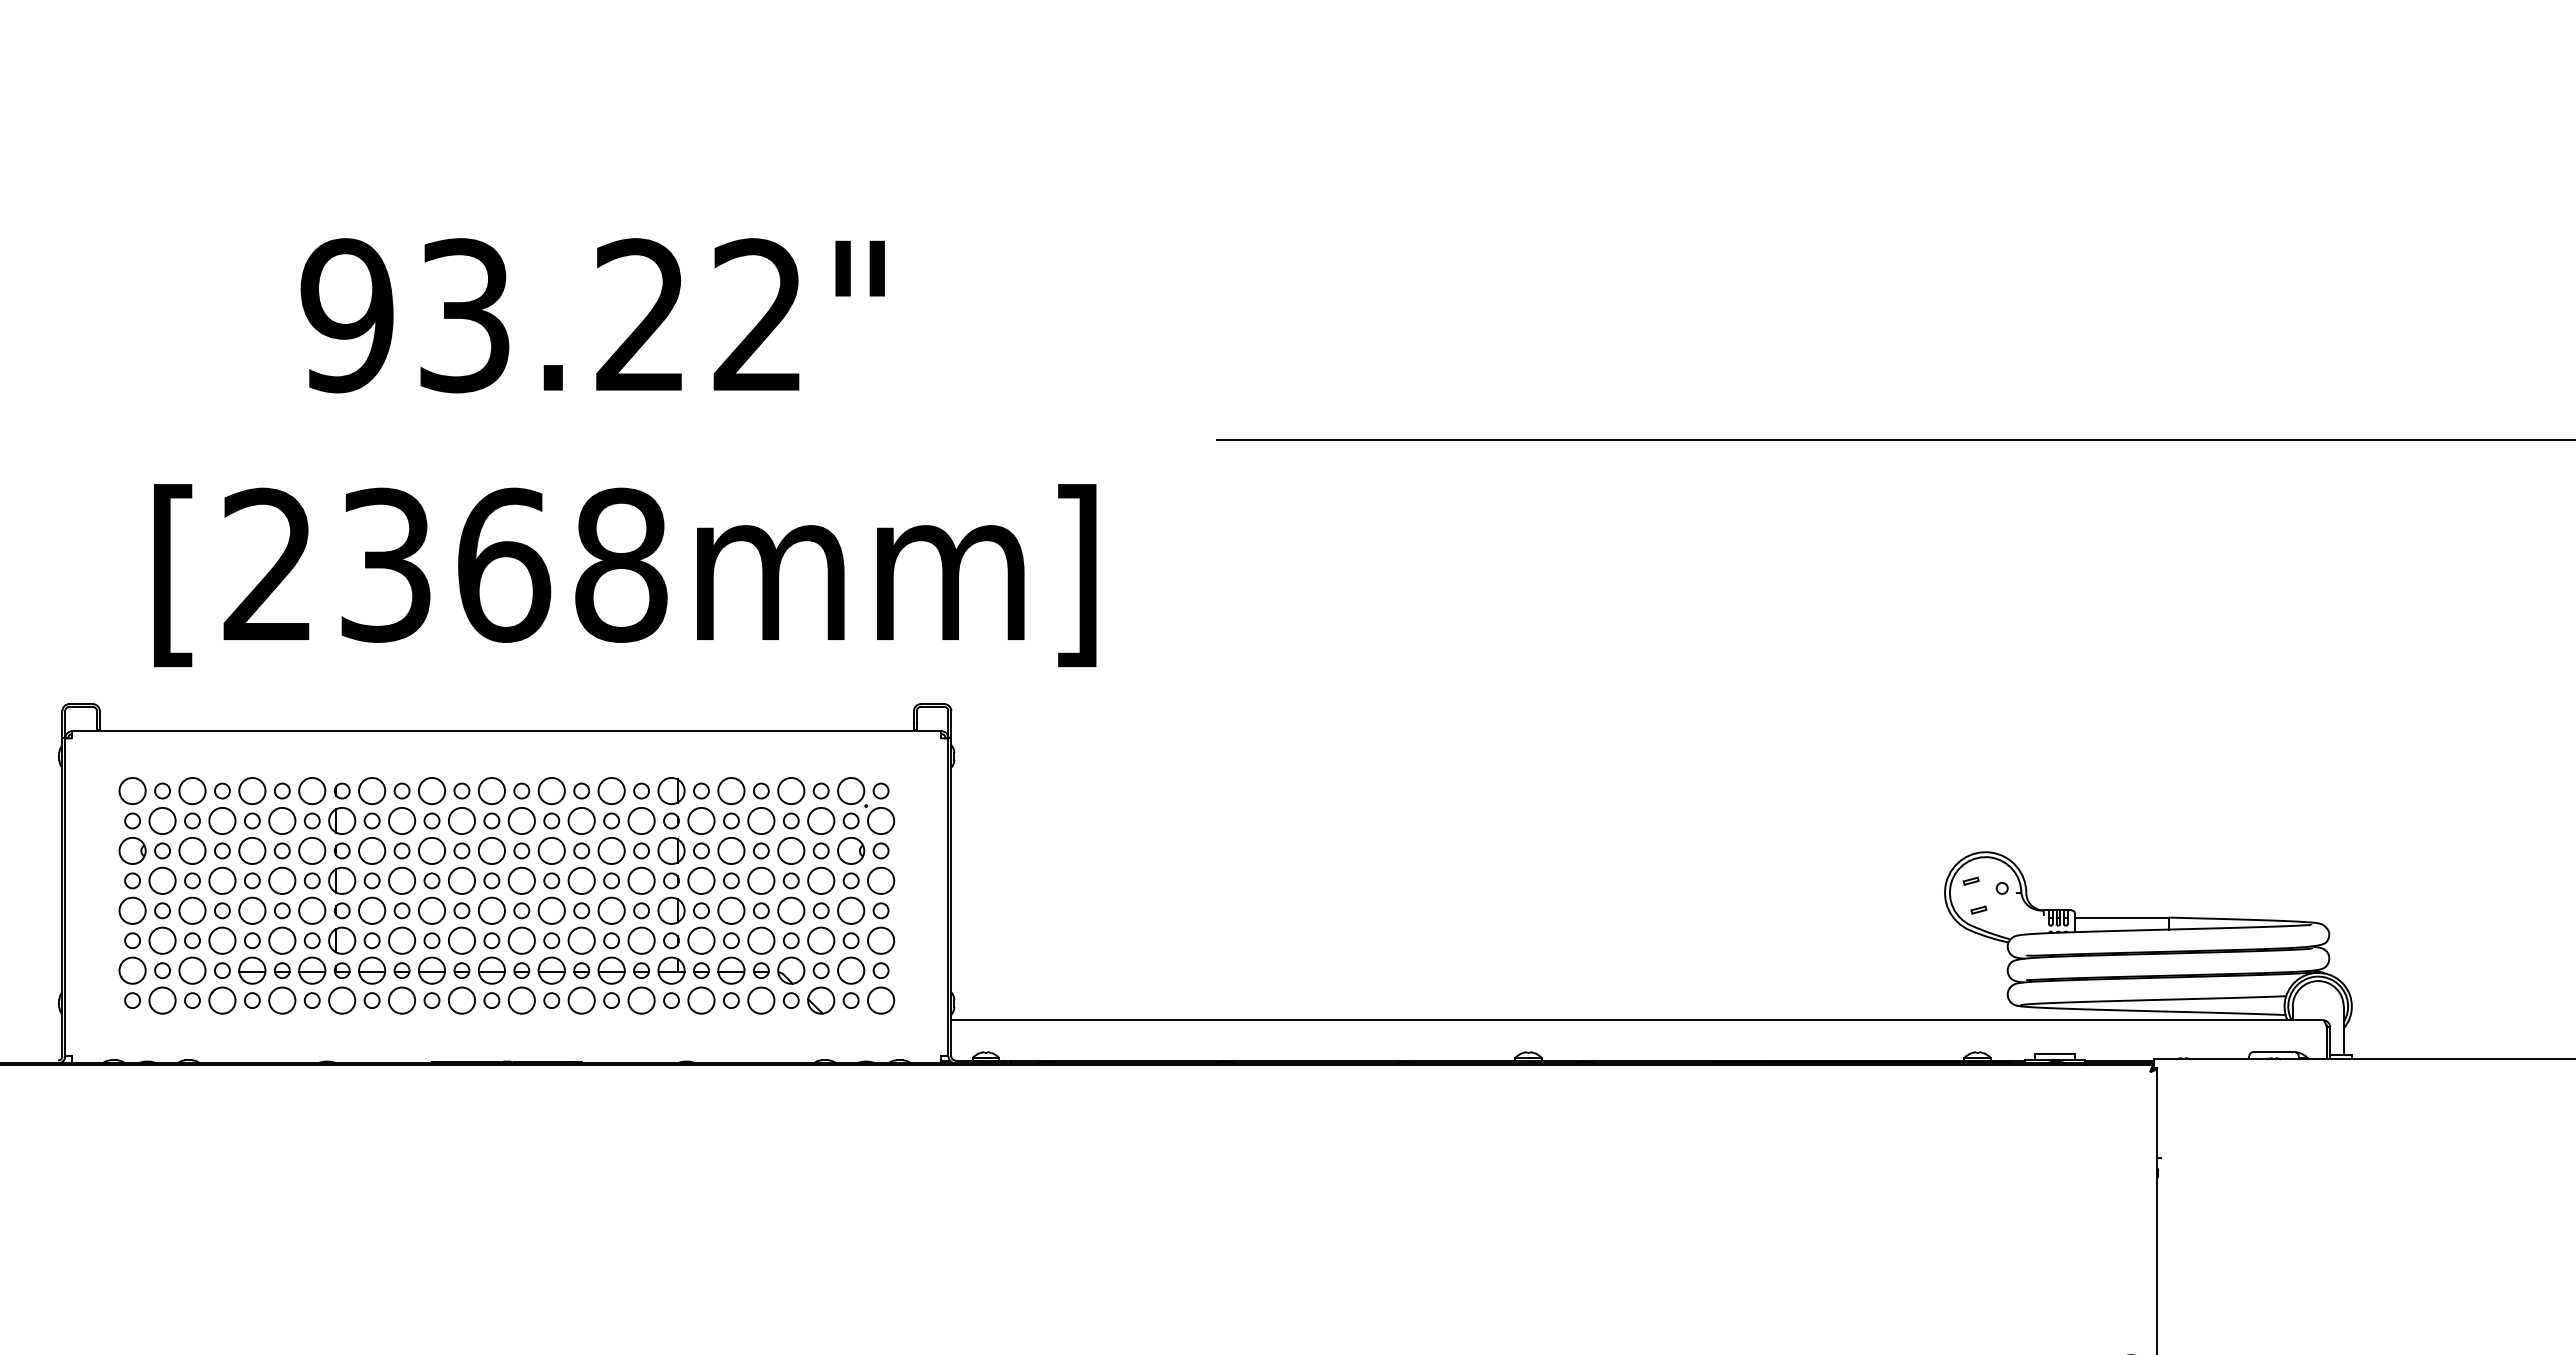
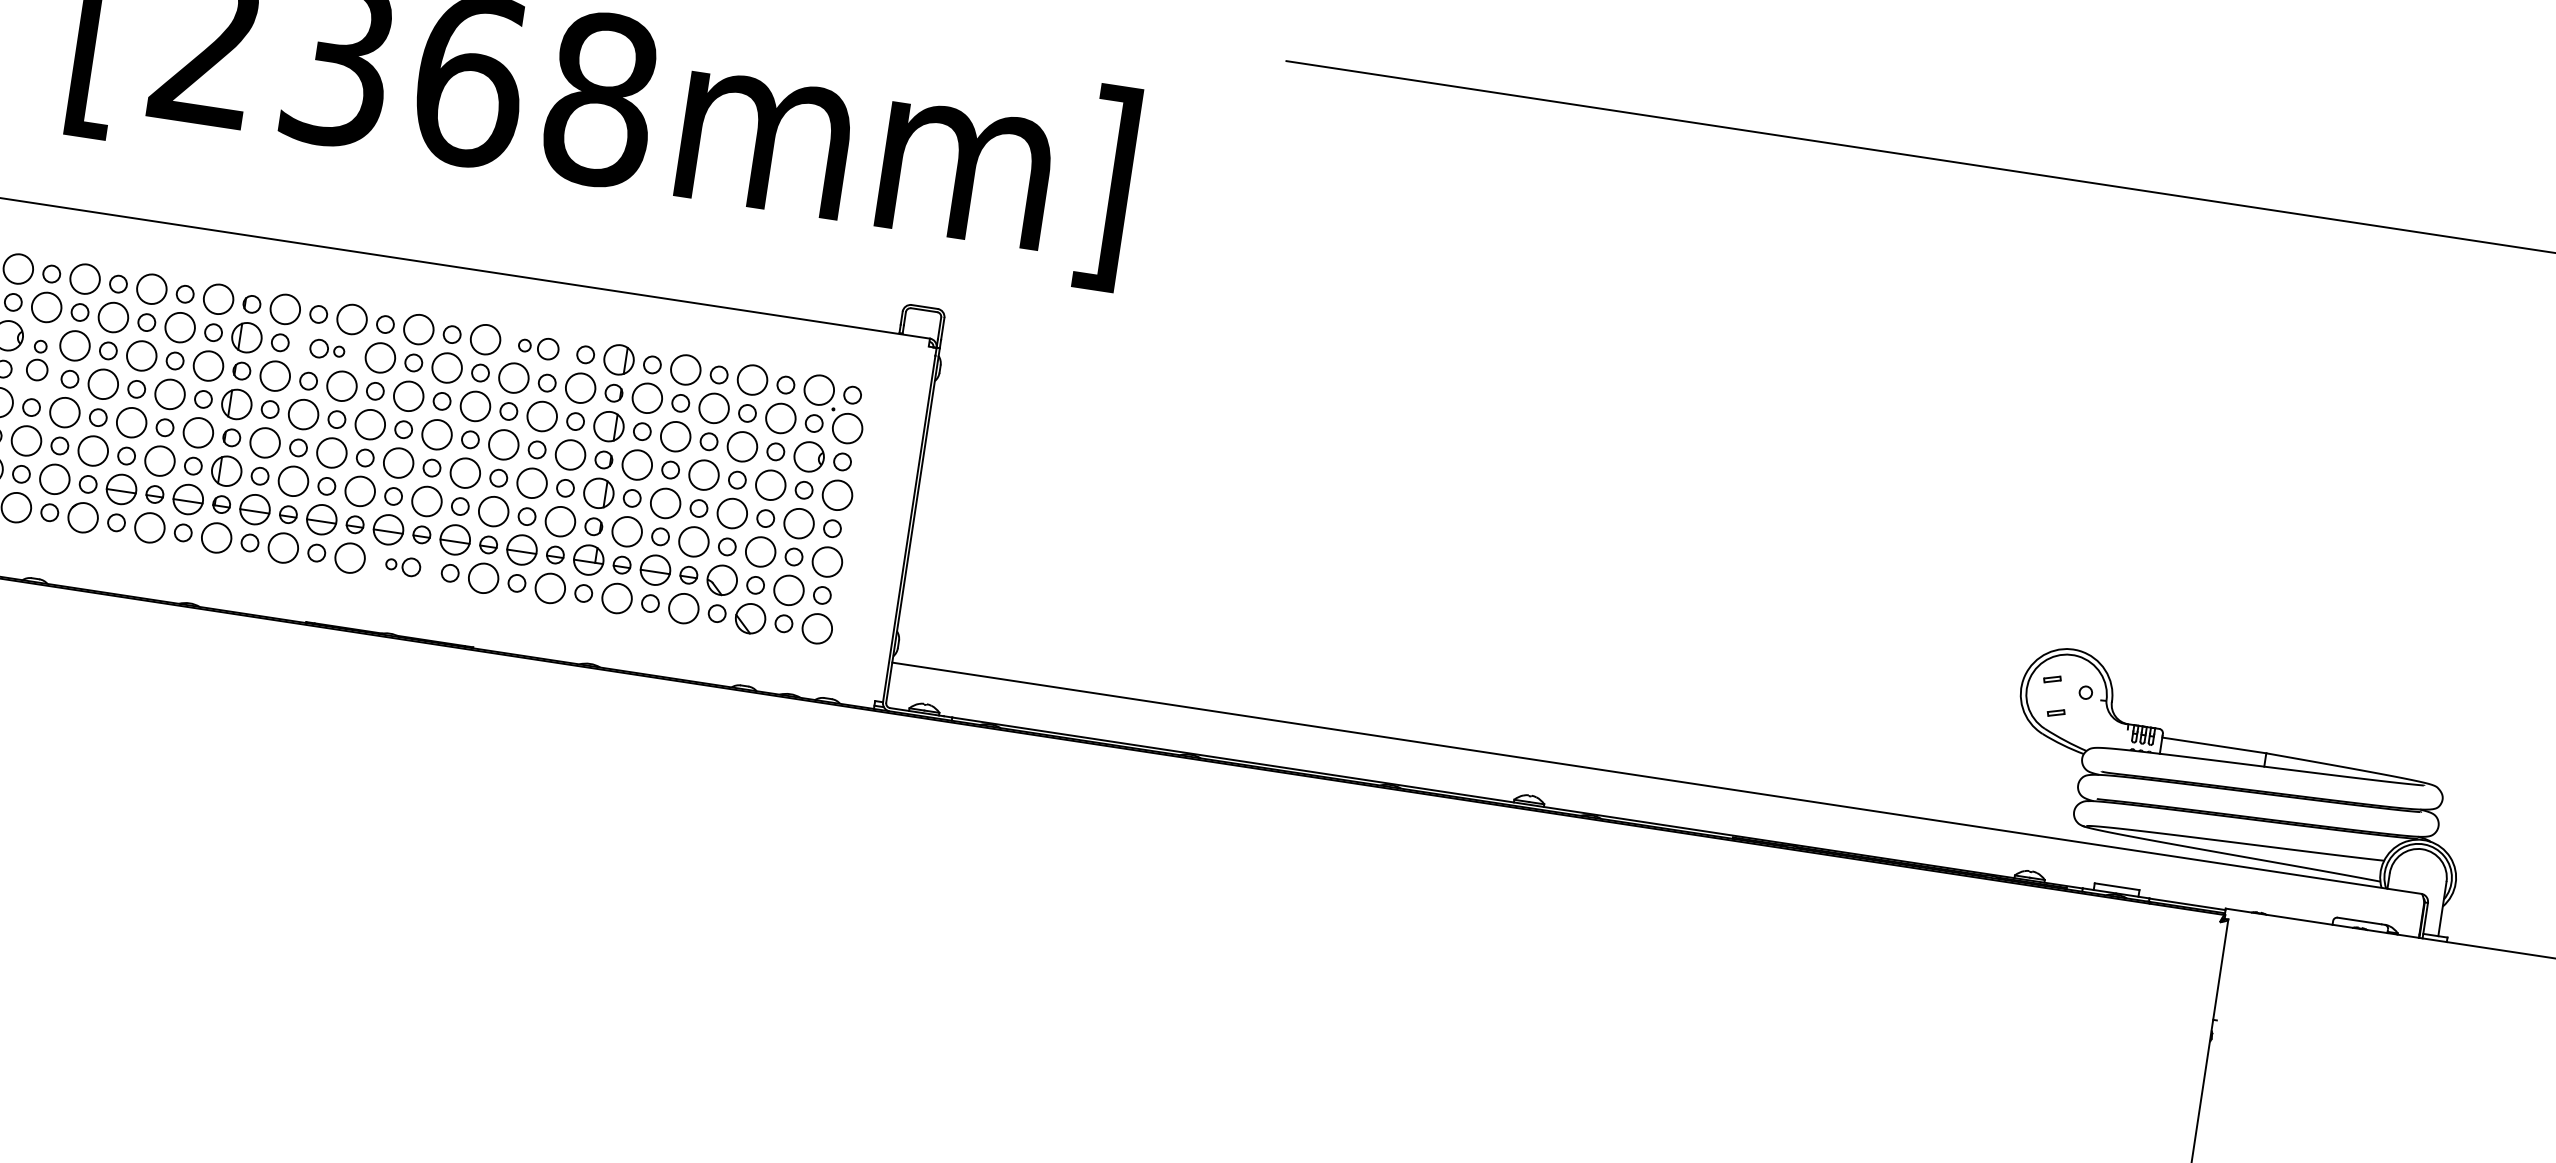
part: (599, 790) -> (538, 347), size x0.7
part: (414, 820) -> (327, 349), size x0.6
part: (162, 868) -> (38, 360), size x0.7
part: (509, 1000) -> (403, 566), size x0.6

